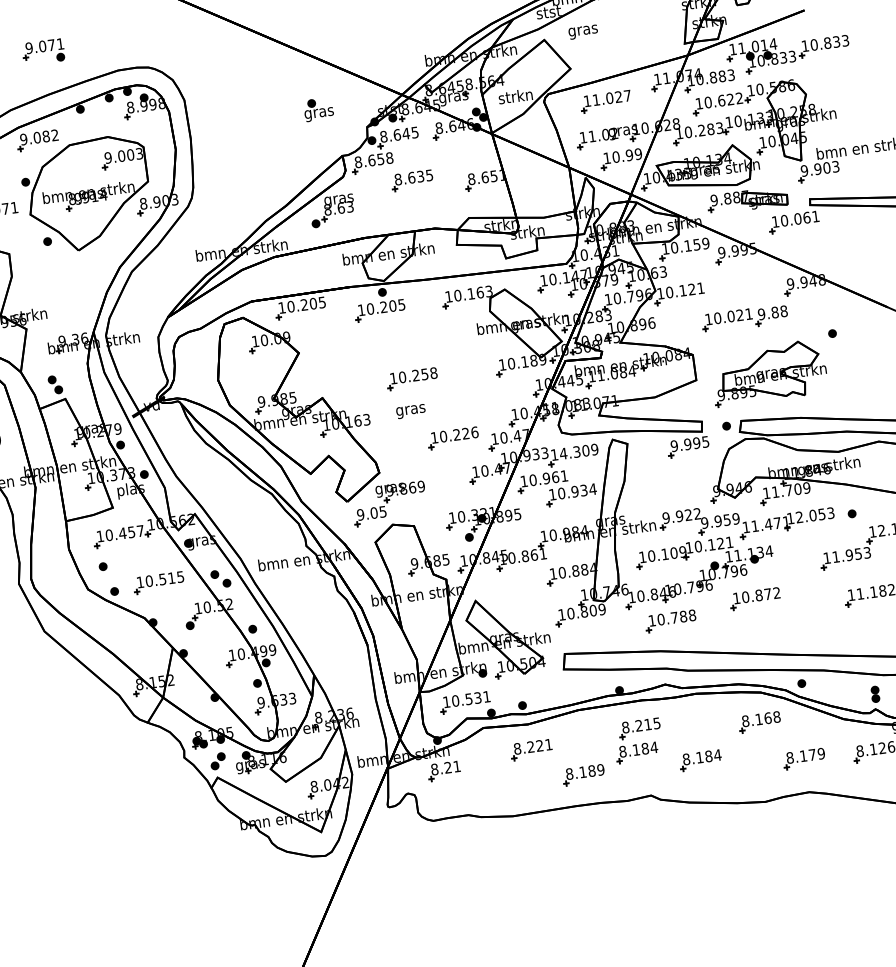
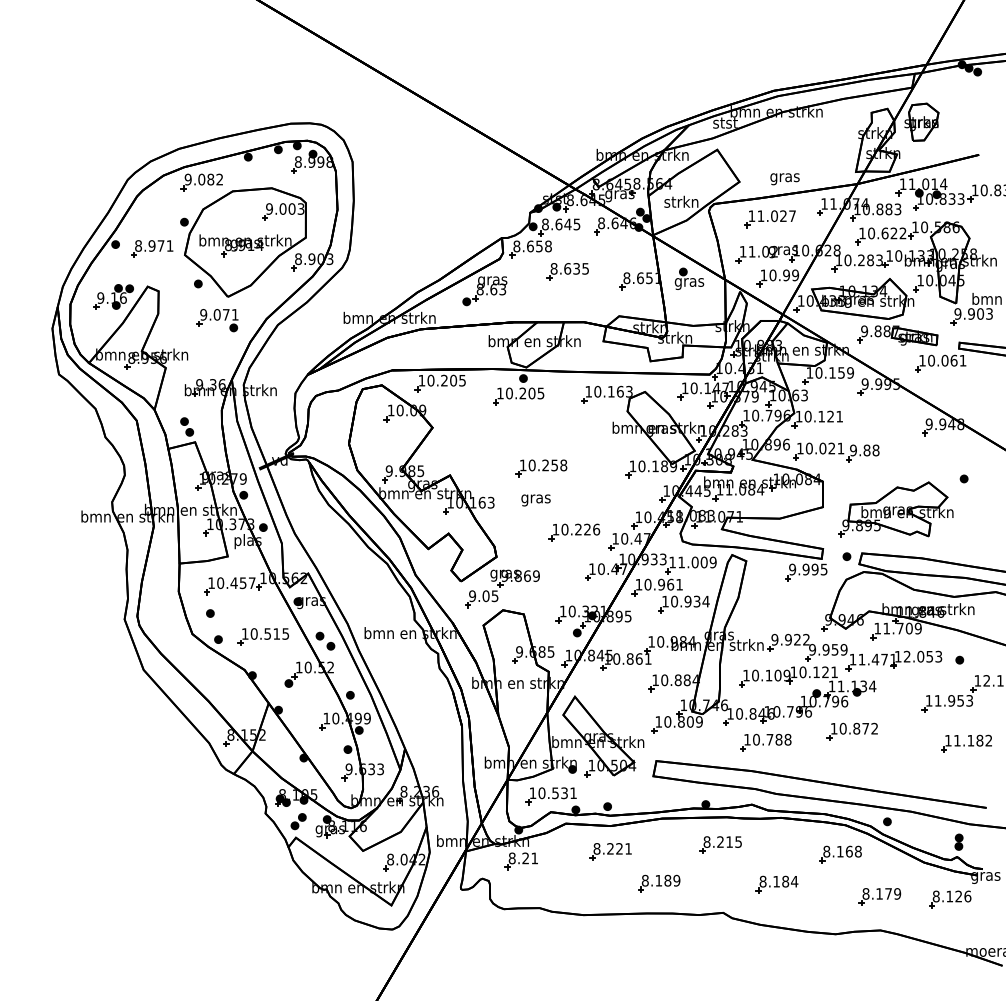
text: (582, 32) -> (784, 179), moved
part: (43, 52) -> (217, 320), moved
part: (318, 109) -> (689, 278), moved
part: (745, 318) -> (836, 452), moved
text: (569, 453) -> (687, 562), 14.309 -> 11.009
part: (636, 752) -> (714, 868), removed

